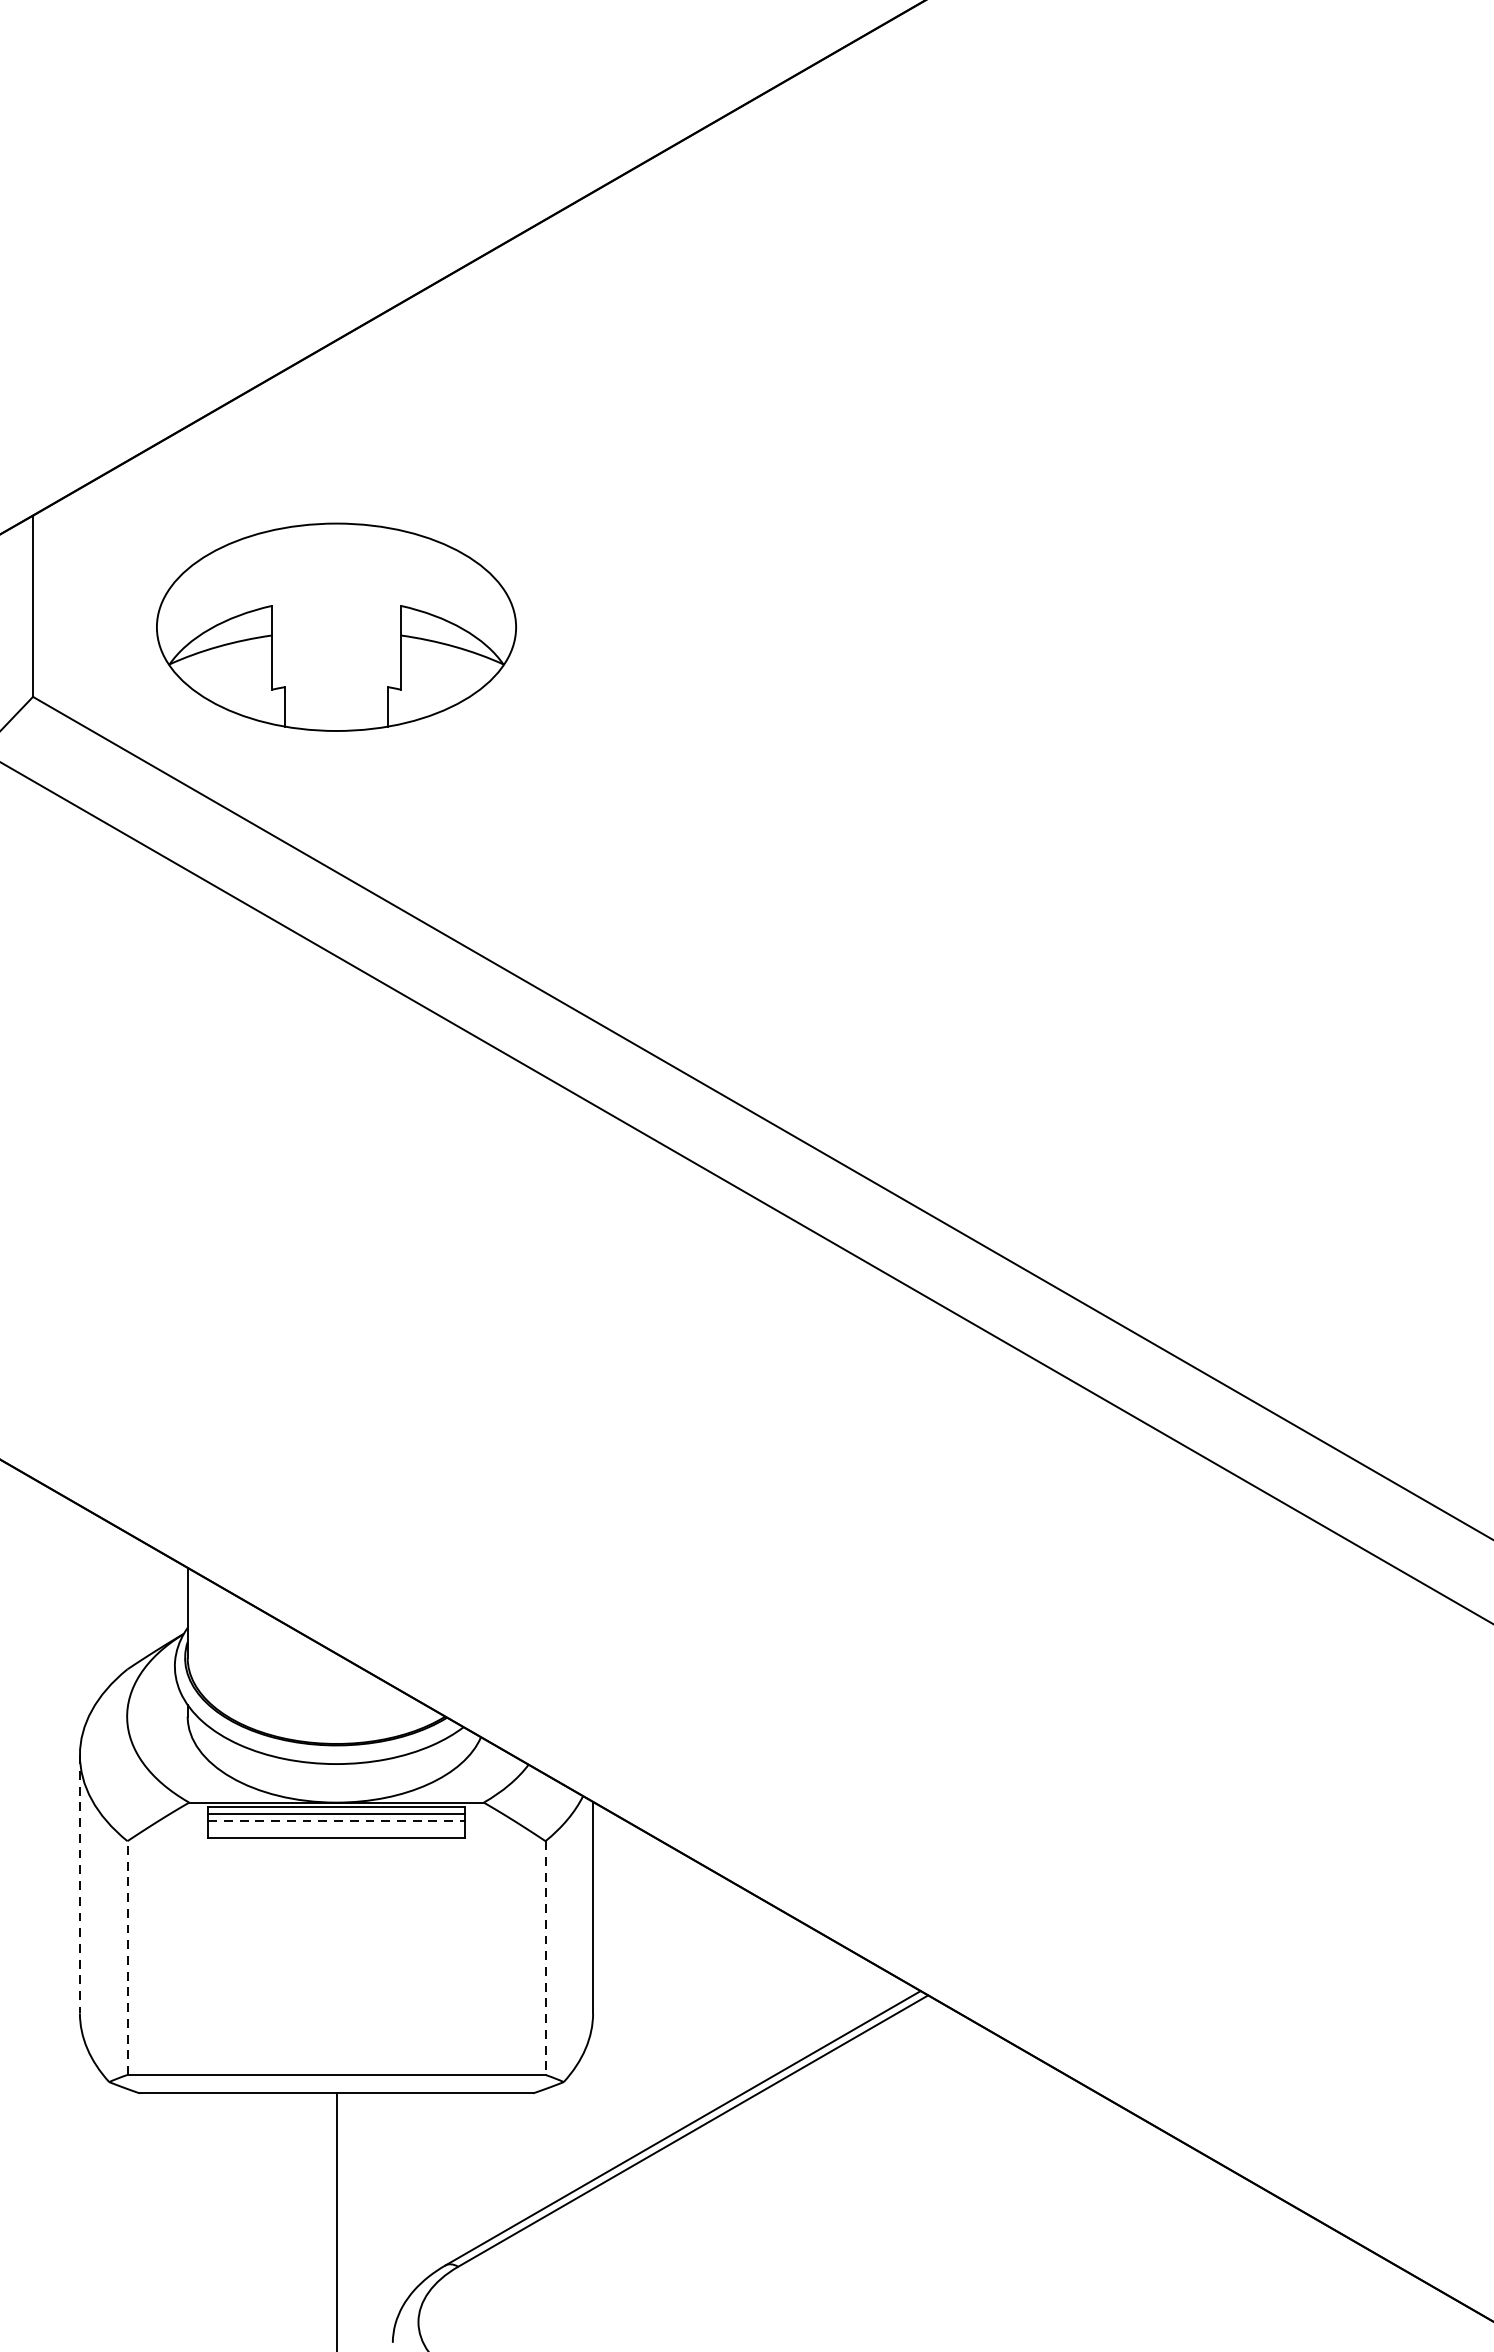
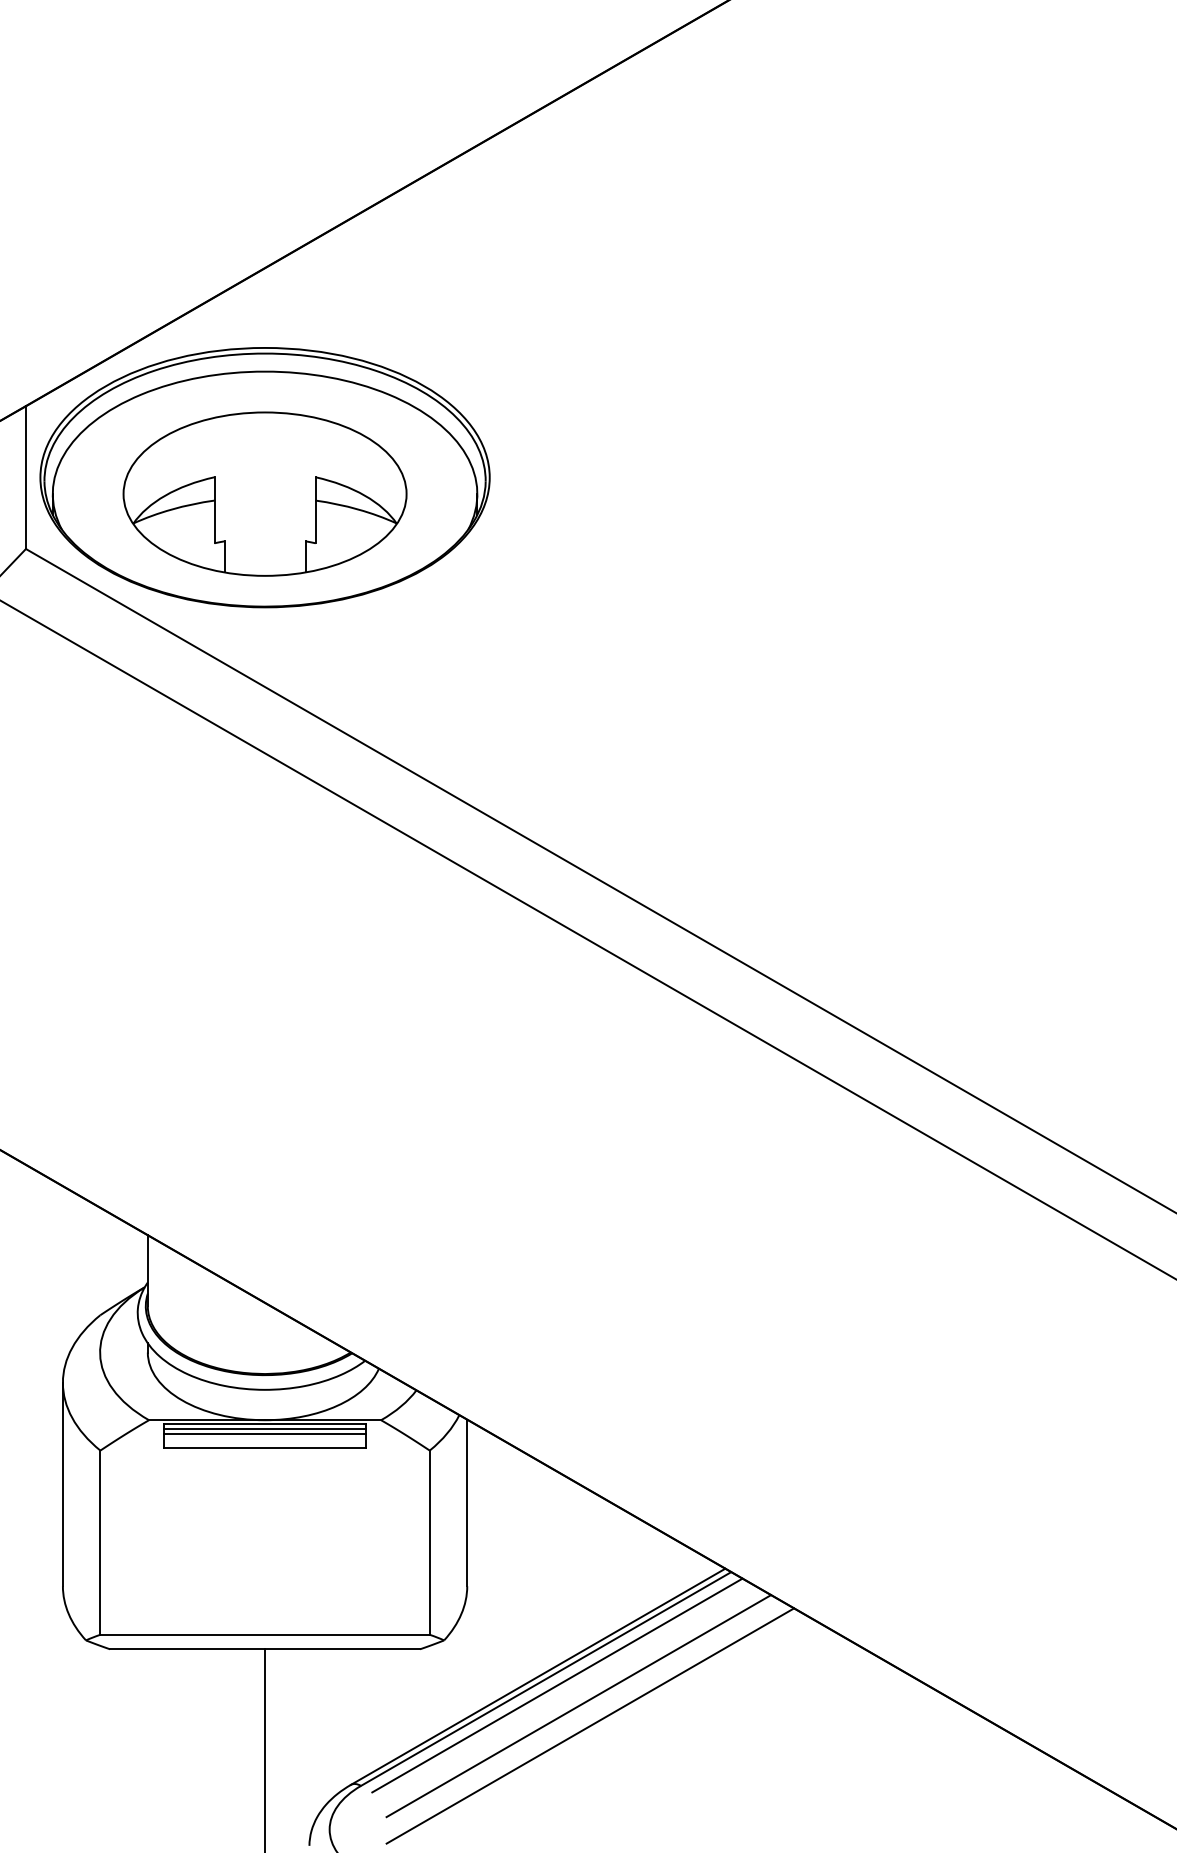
part: (335, 606) -> (264, 477), added
line: (337, 1820) -> (265, 1434), dashed -> solid
line: (79, 1884) -> (62, 1484), dashed -> solid
line: (127, 1957) -> (100, 1542), dashed -> solid
line: (545, 1959) -> (429, 1543), dashed -> solid
line: (707, 2139) -> (557, 1685), added
line: (734, 2165) -> (578, 1706), added
line: (749, 2190) -> (590, 1725), added

